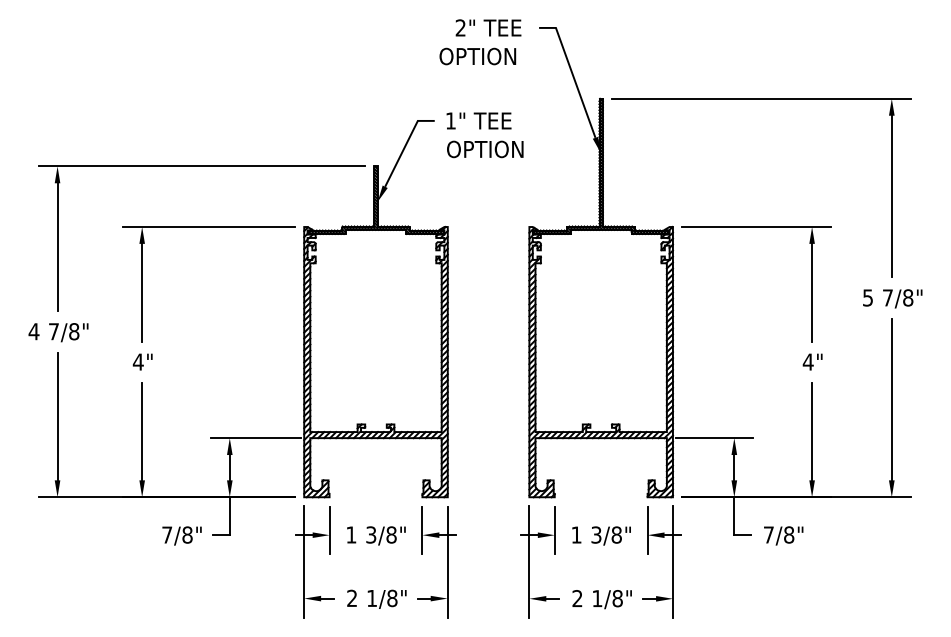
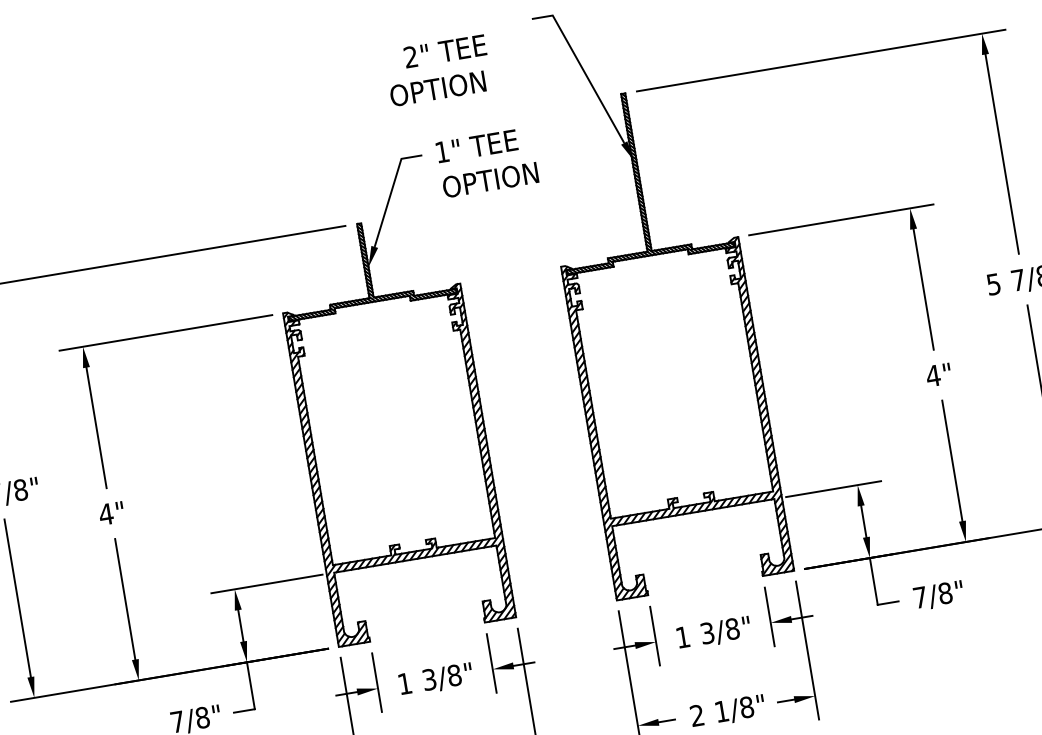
text: (480, 42) -> (438, 70), moved

